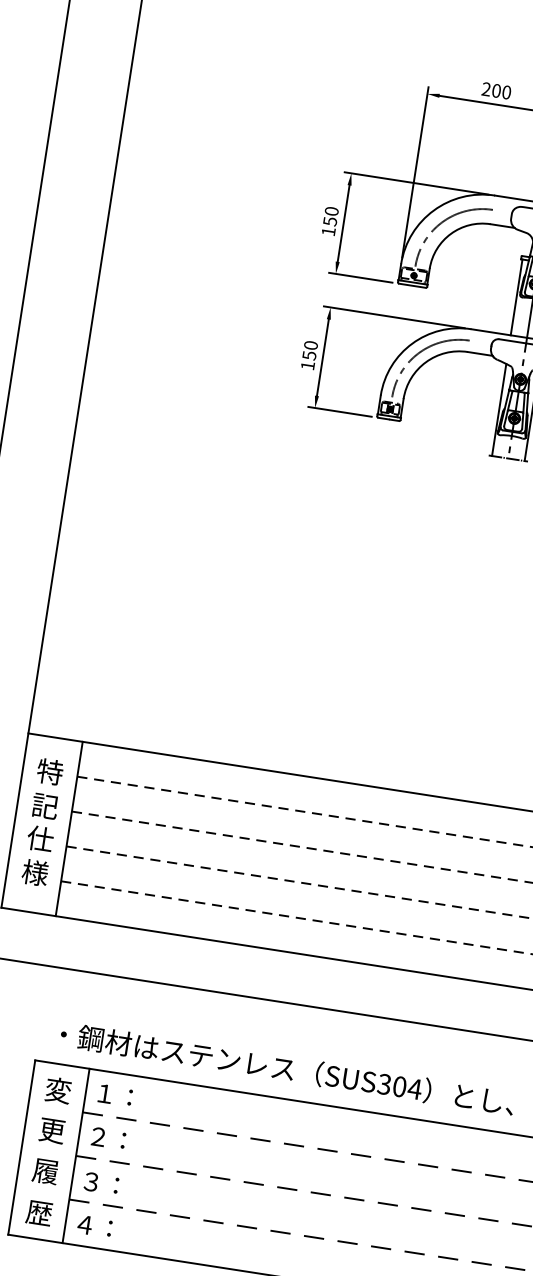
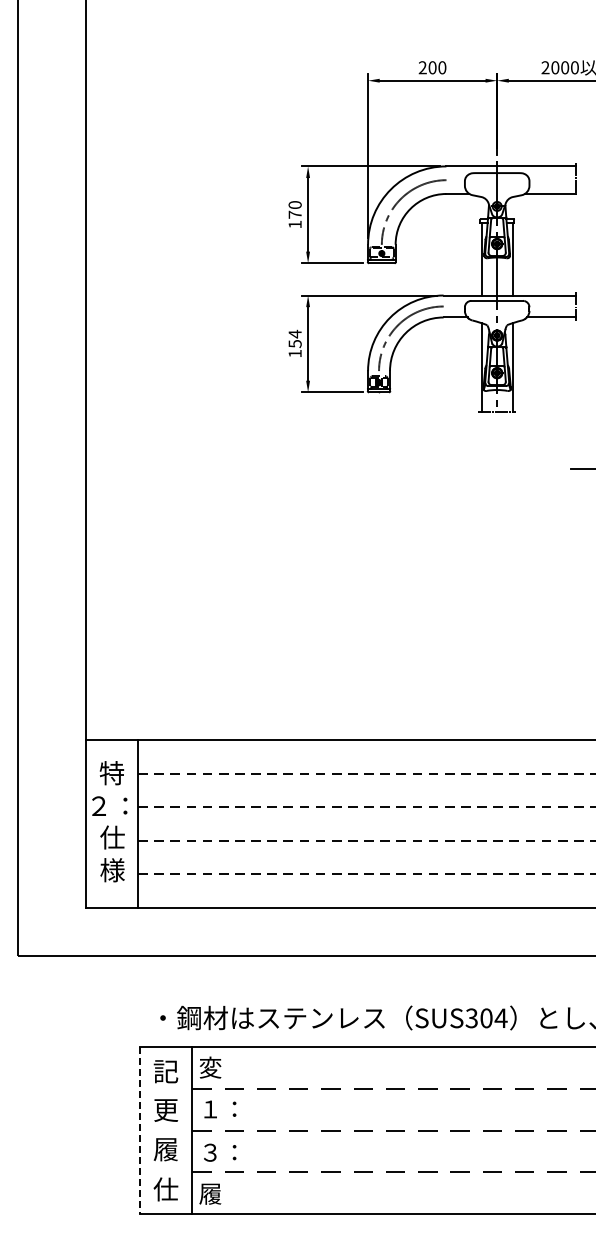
text: (329, 221) -> (294, 214), 150 -> 170
text: (310, 344) -> (294, 333), 150 -> 154
text: (42, 805) -> (109, 805), 記 -> ２：
text: (57, 1090) -> (165, 1071), 変 -> 記
text: (112, 1094) -> (217, 1067), １： -> 変
text: (97, 1135) -> (209, 1108), ２： -> １：
line: (21, 1147) -> (139, 1130), solid -> dashed
text: (38, 1212) -> (165, 1189), 歴 -> 仕
text: (92, 1225) -> (217, 1193), ４： -> 履

